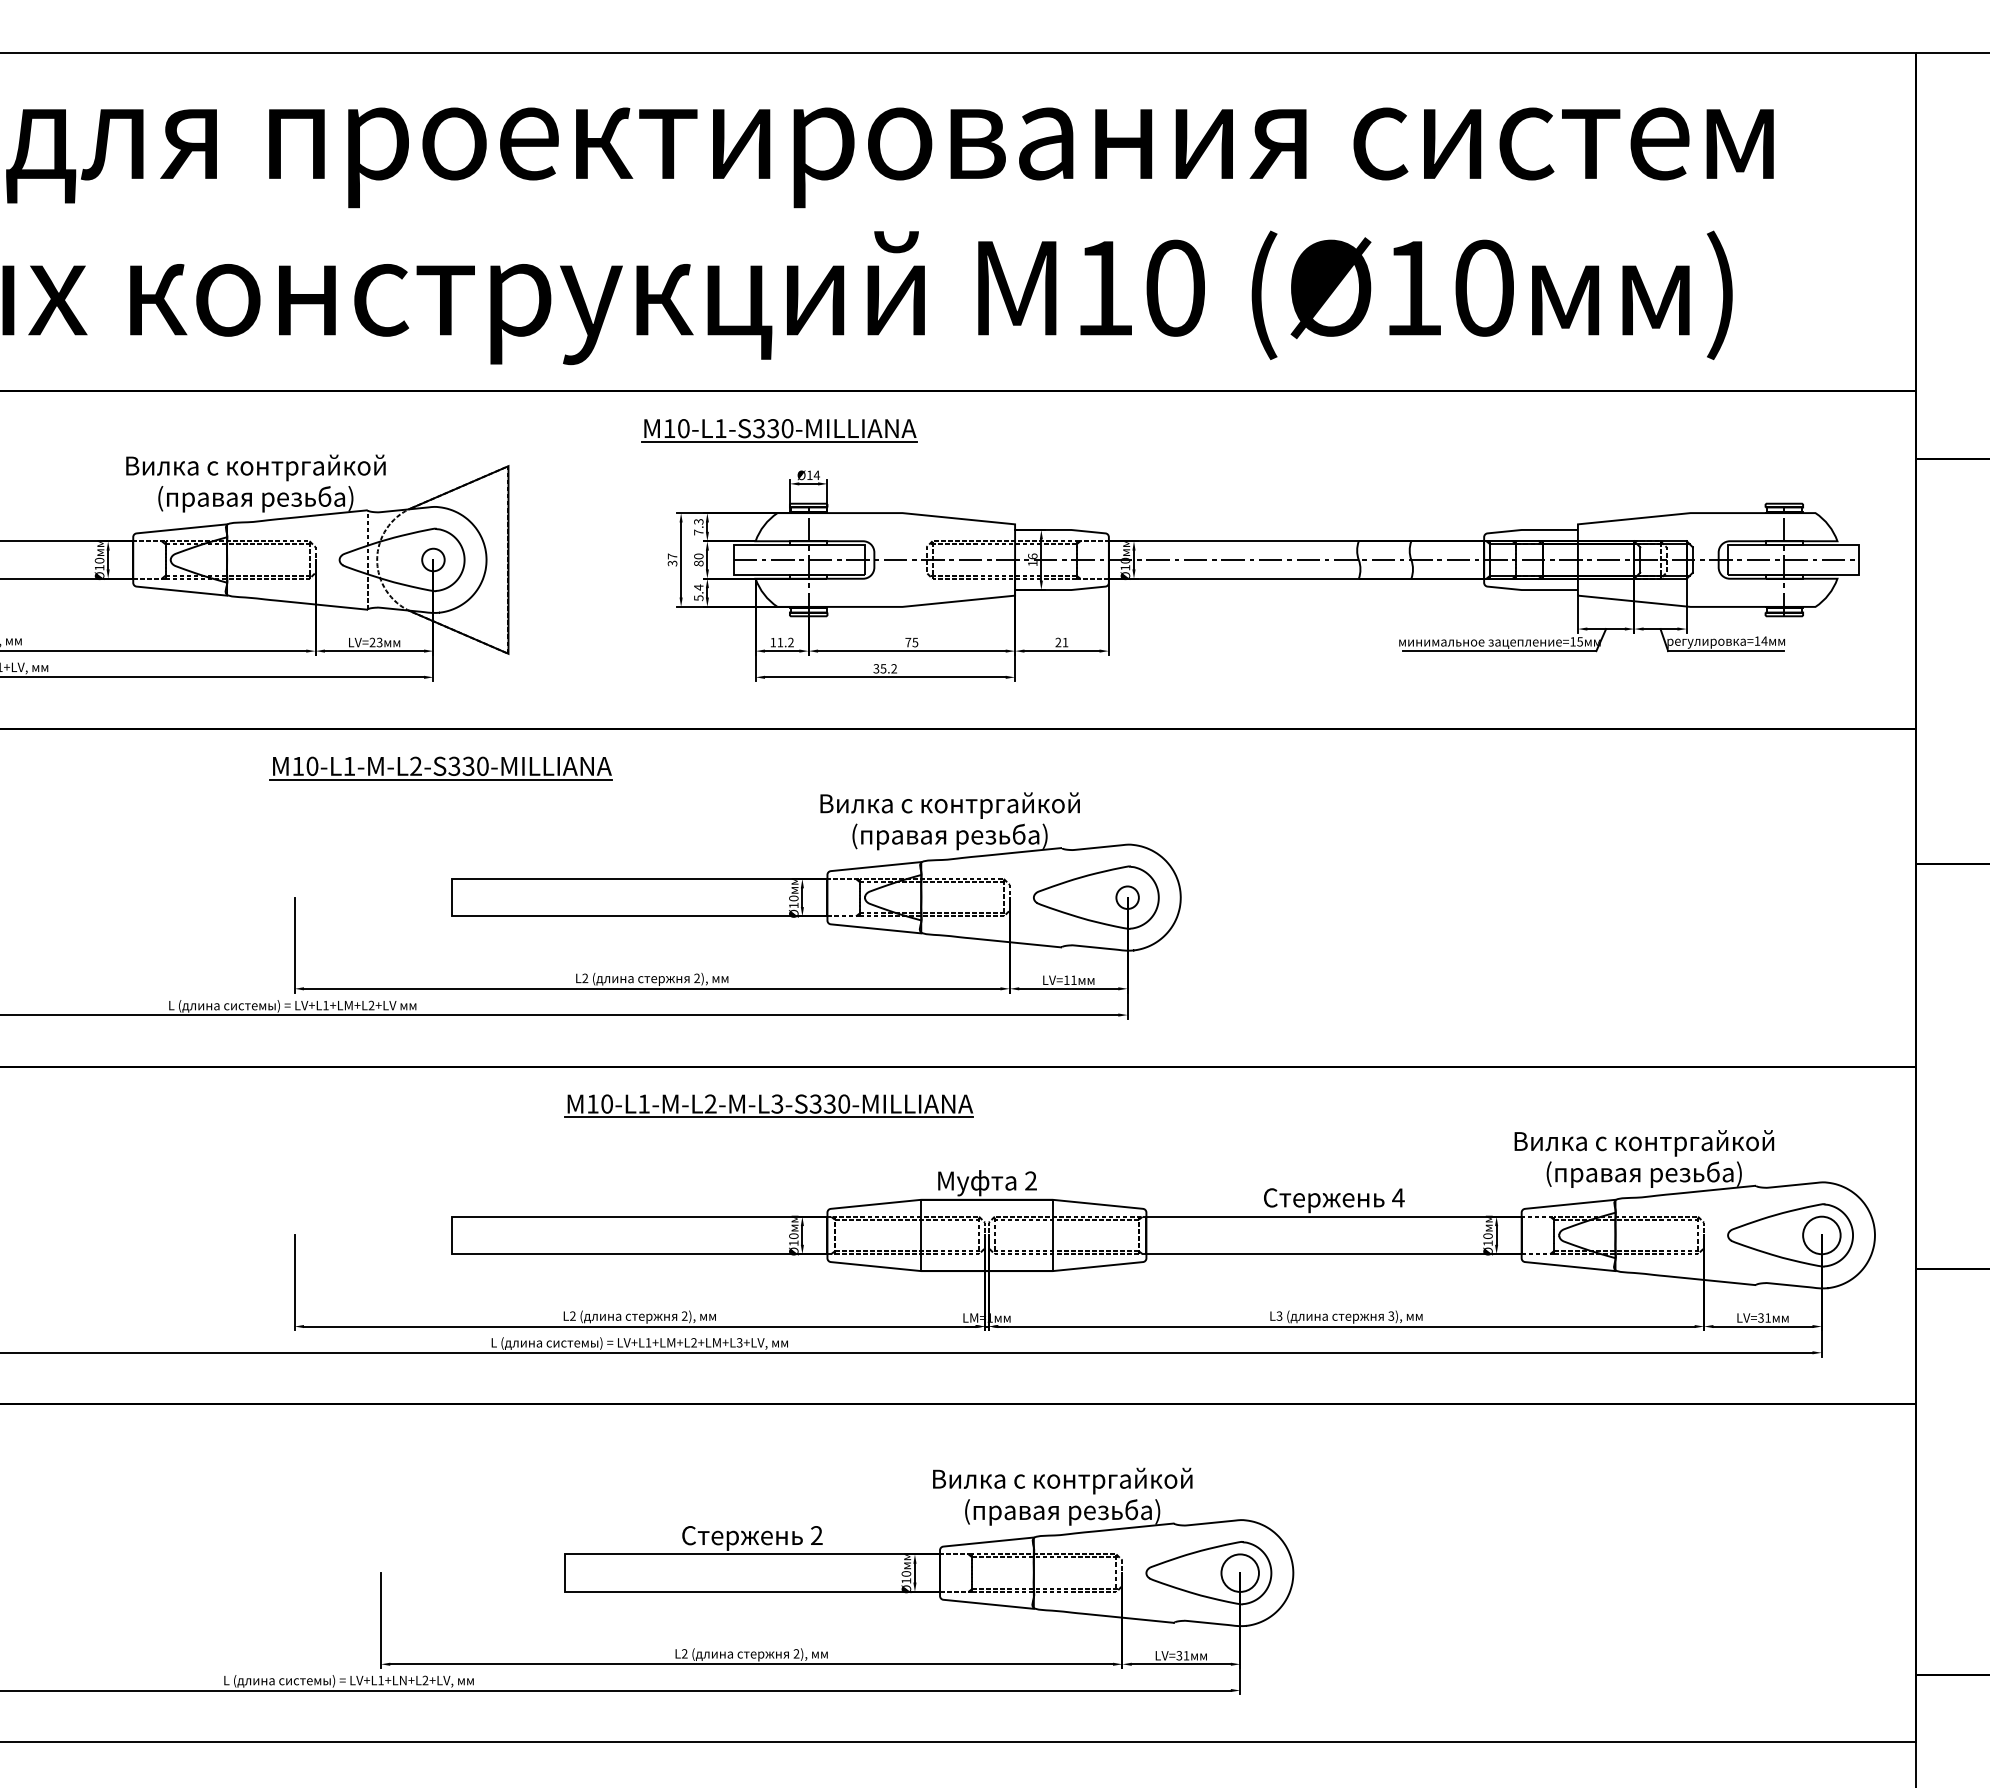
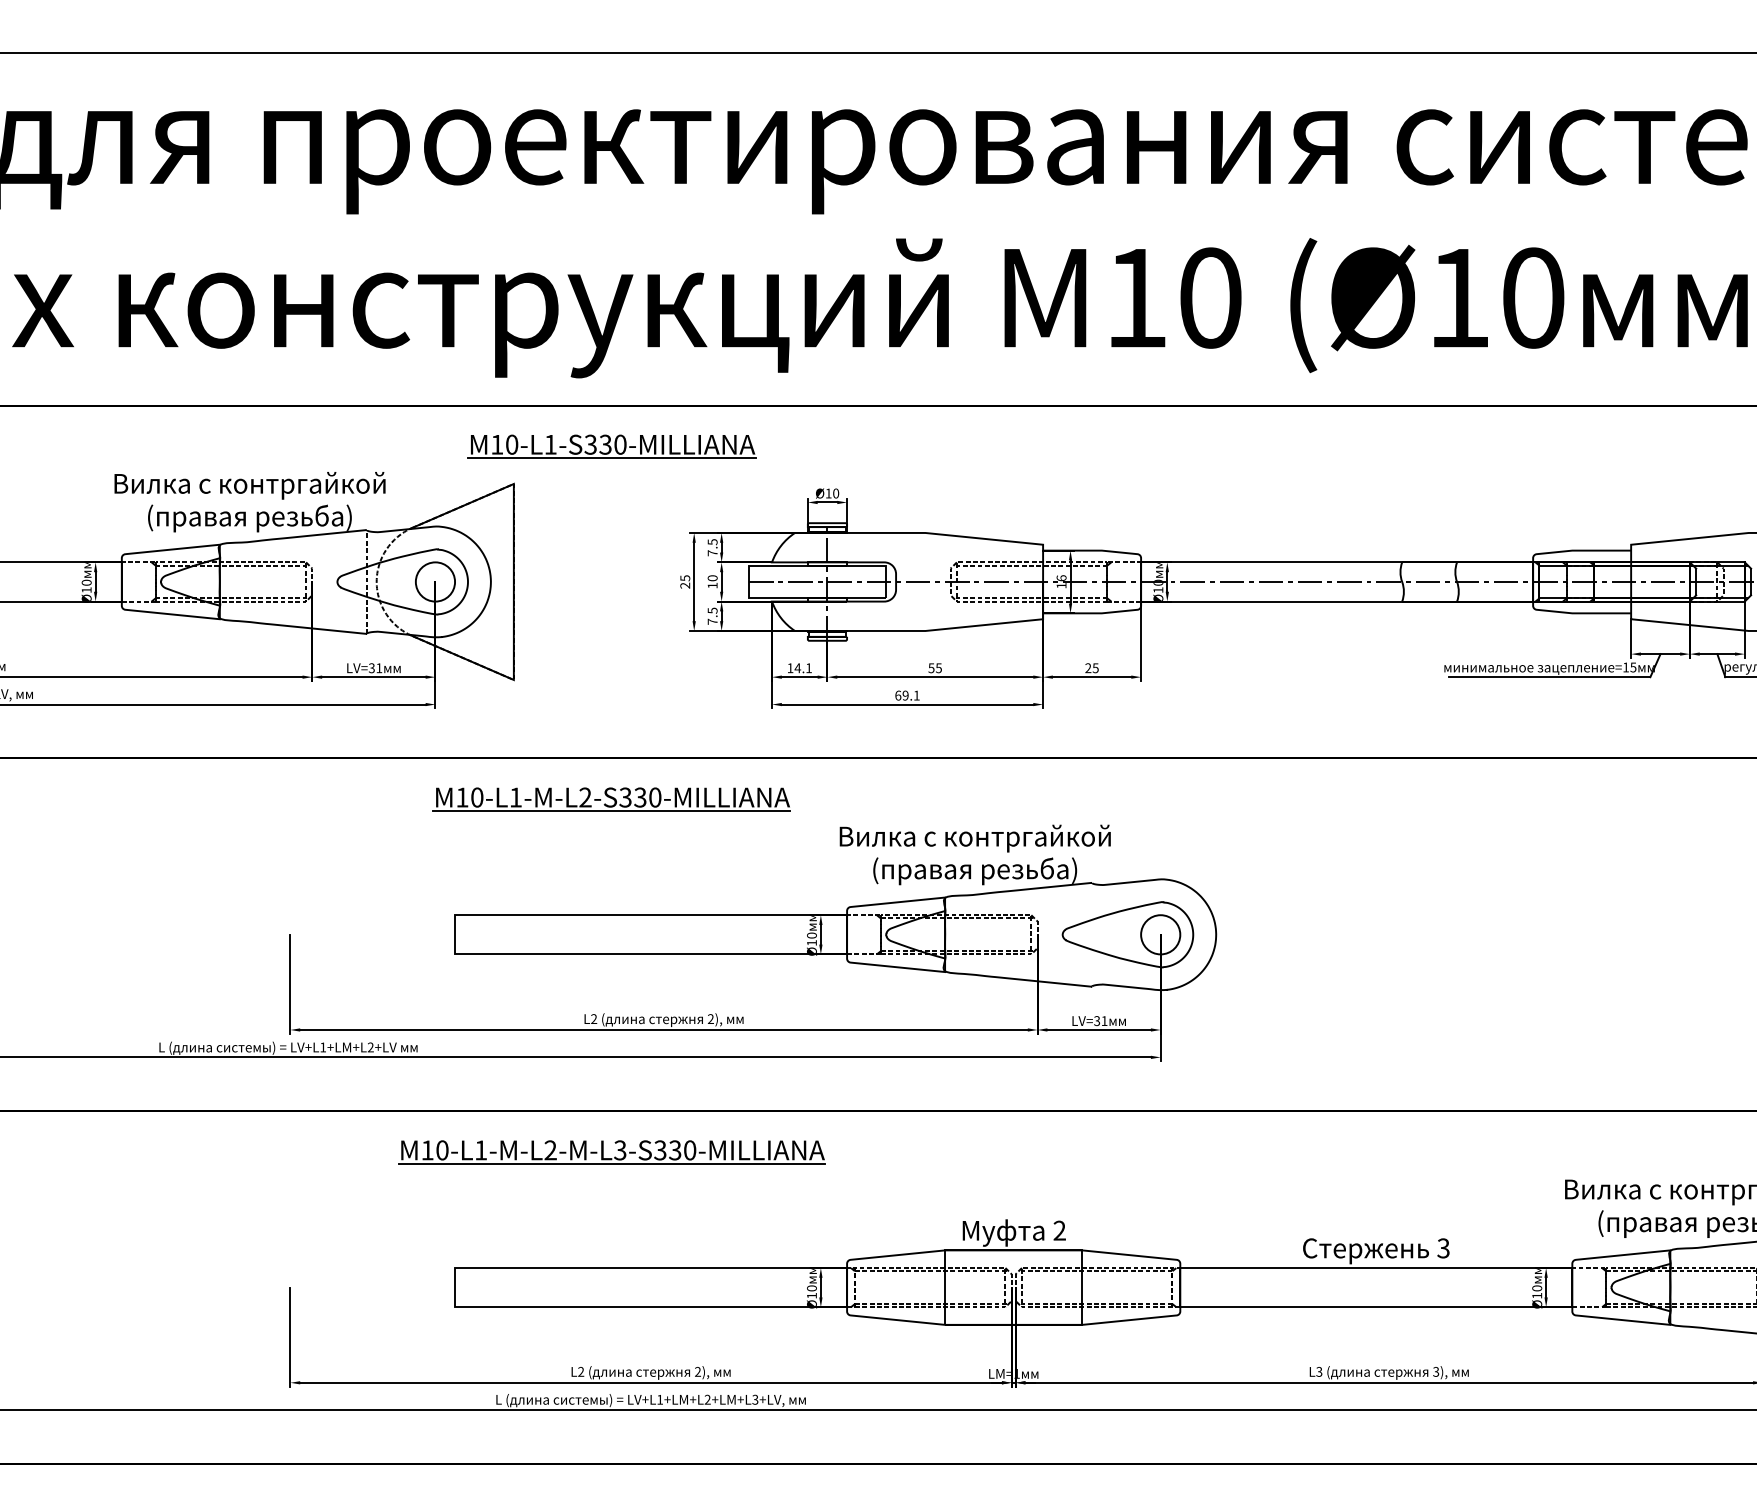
part: (779, 430) -> (612, 446), moved
text: (816, 475) -> (835, 493), Ø14 -> Ø10
text: (698, 521) -> (712, 541), 7.3 -> 7.5
circle: (433, 559) -> (435, 581), size x1.67
text: (672, 559) -> (685, 581), 37 -> 25
text: (698, 563) -> (712, 585), 80 -> 10
text: (698, 592) -> (712, 615), 5.4 -> 7.5
text: (375, 642) -> (374, 668), LV=23 -> LV=31
text: (785, 642) -> (803, 668), 11.2 -> 14.1
text: (908, 642) -> (931, 668), 75 -> 55
text: (1065, 642) -> (1095, 668), 21 -> 25
text: (884, 668) -> (906, 695), 35.2 -> 69.1
part: (440, 768) -> (611, 799), moved
circle: (1127, 897) -> (1160, 934), size x1.67
text: (1066, 980) -> (1096, 1021), LV=11 -> LV=31
part: (768, 1105) -> (611, 1151), moved
text: (1398, 1197) -> (1443, 1247), 4 -> 3

